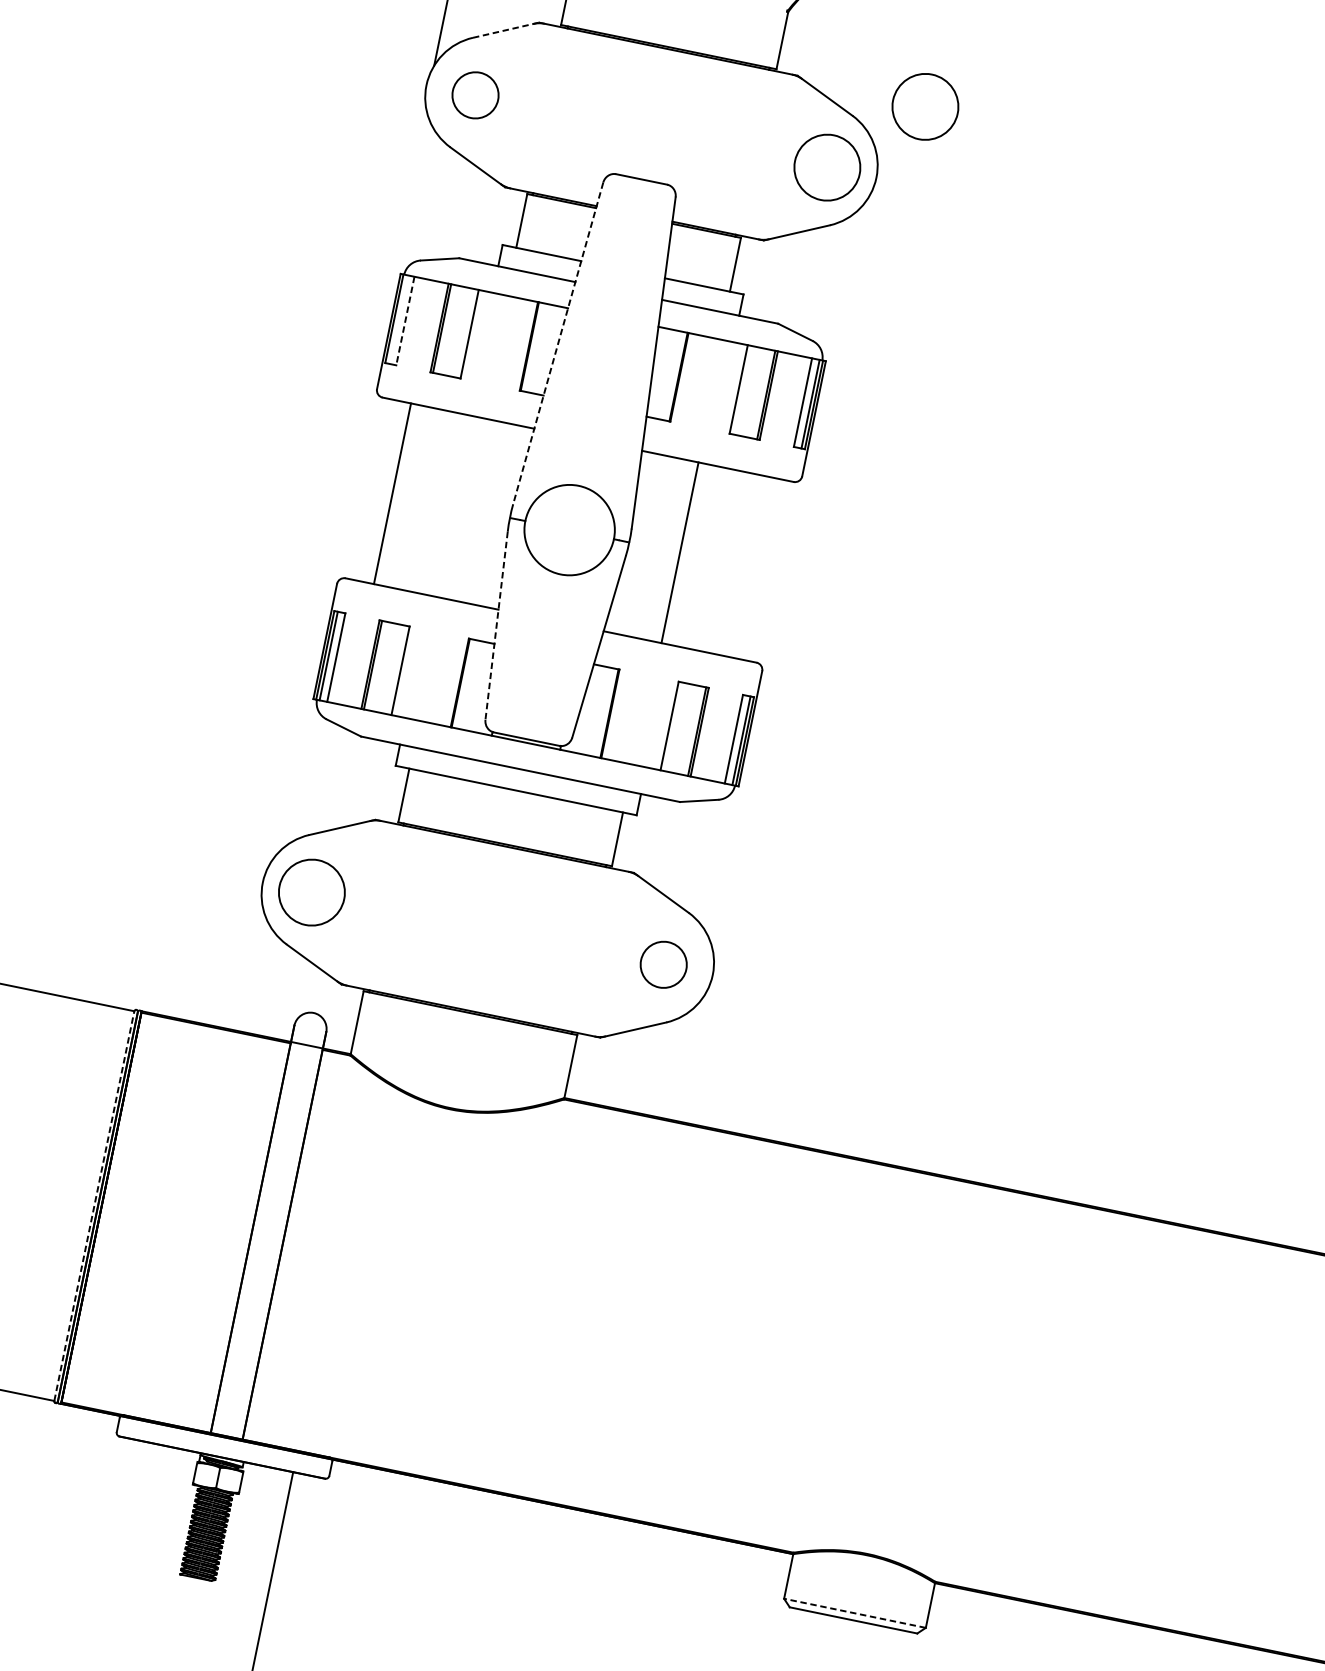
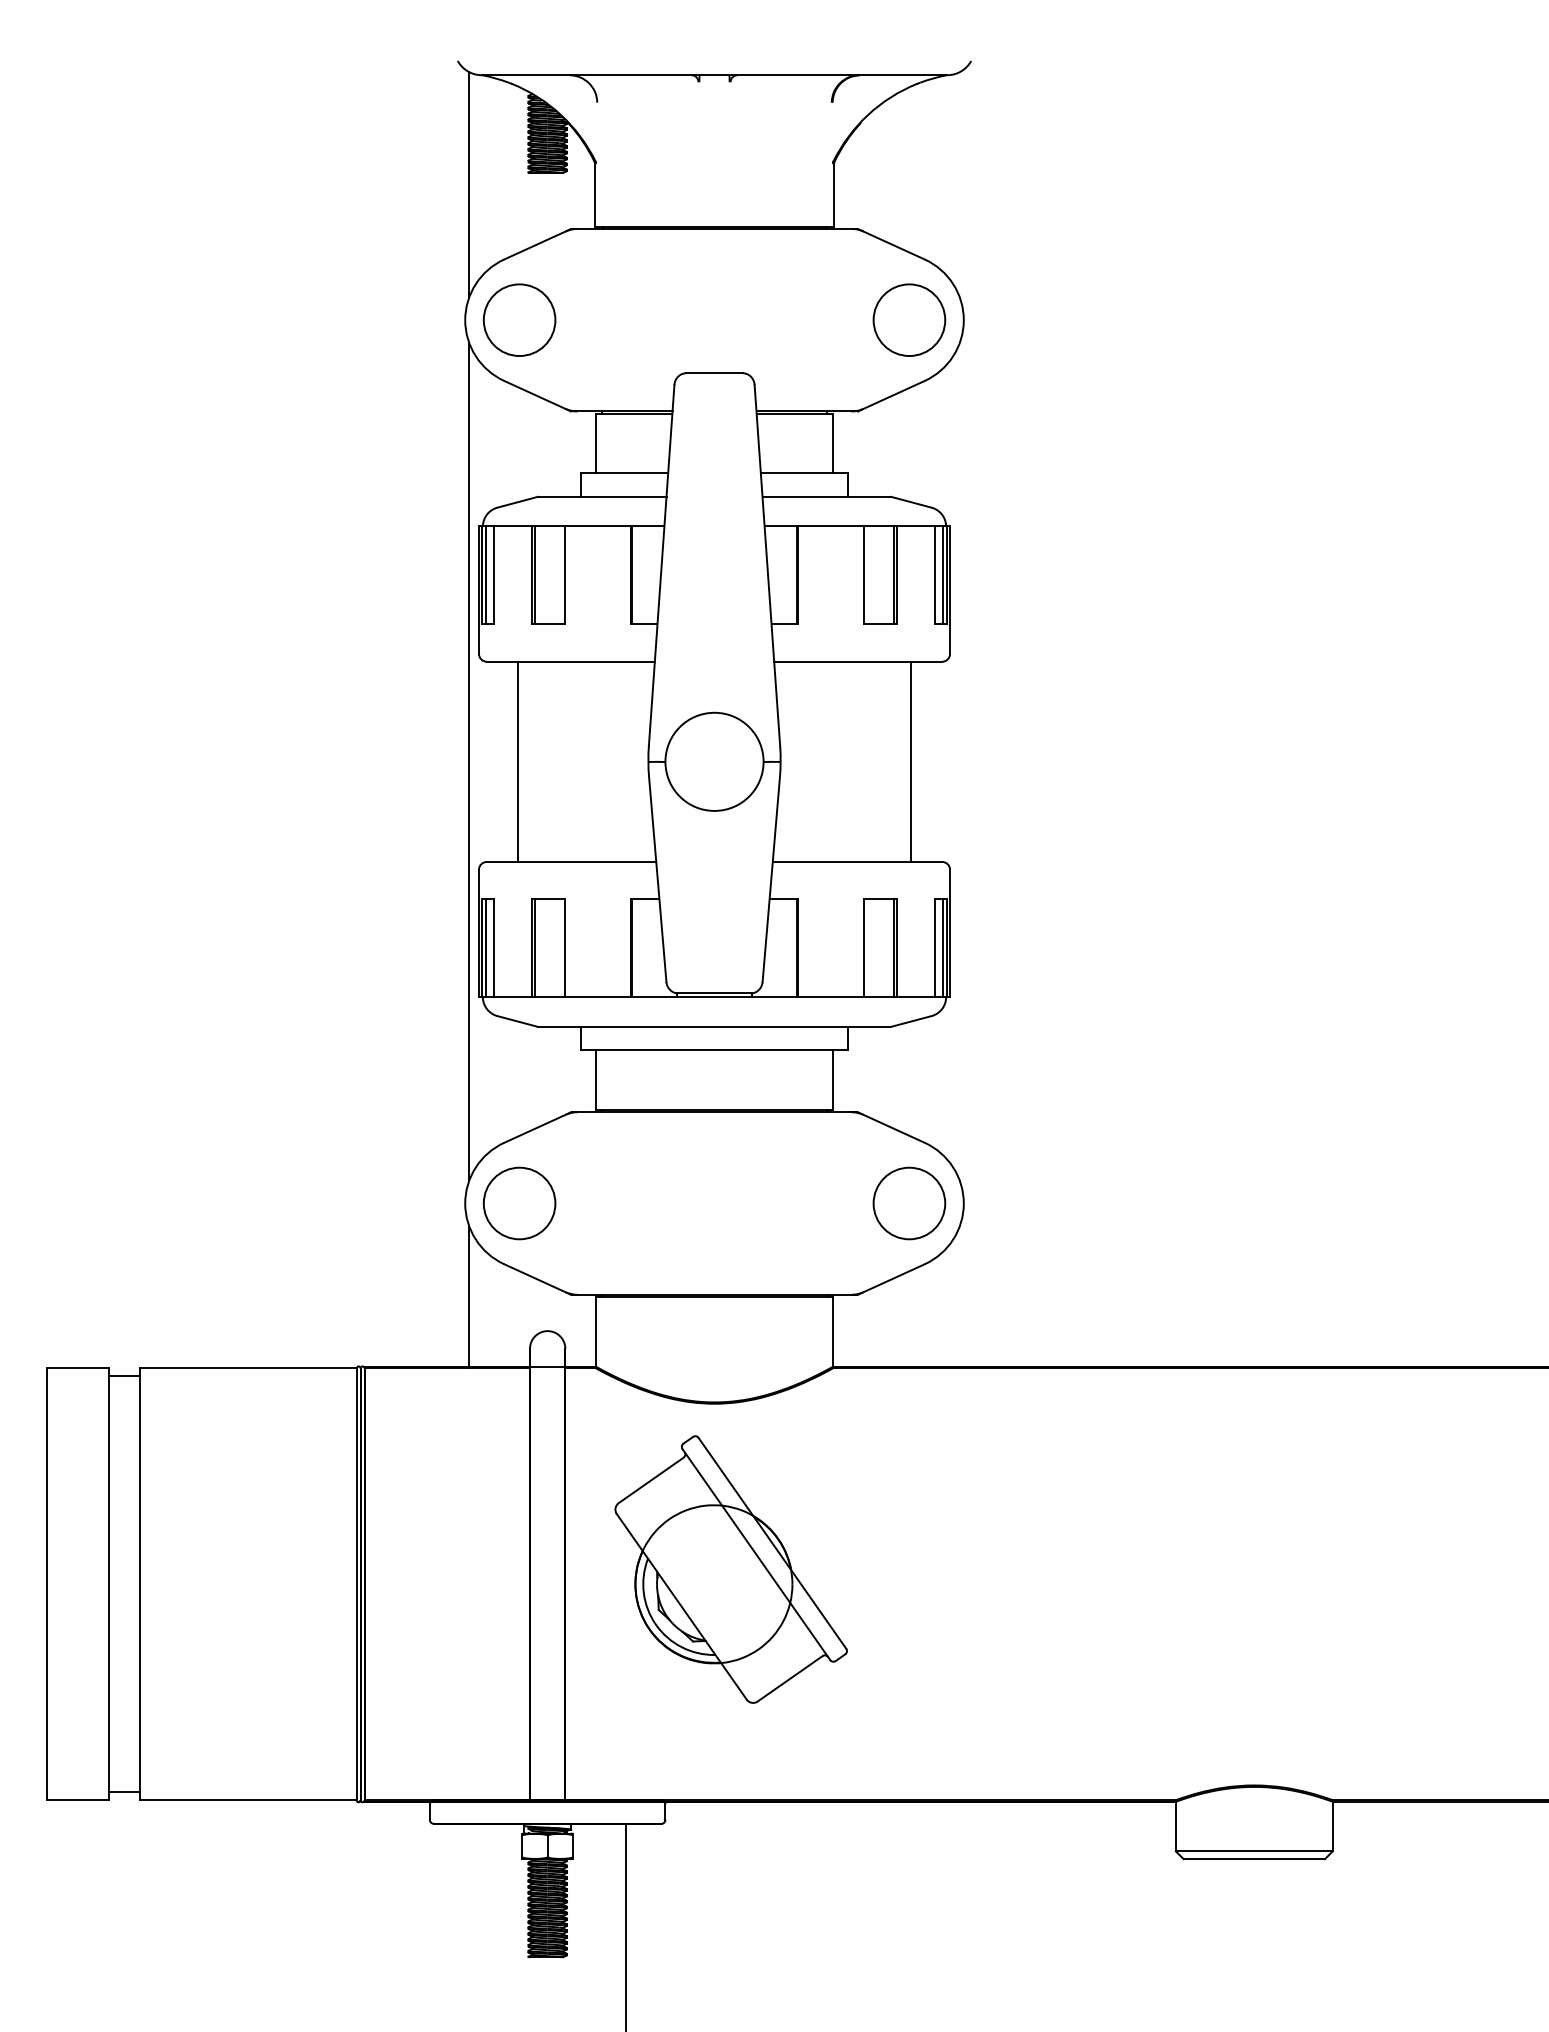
line: (505, 30) -> (537, 244), dashed -> solid
circle: (475, 94) -> (519, 319), size x1.43
circle: (925, 106) -> (1000, 233), removed
line: (397, 319) -> (485, 575), added
line: (405, 321) -> (494, 575), dashed -> solid
line: (557, 344) -> (661, 566), dashed -> solid
line: (348, 484) -> (469, 761), added
line: (679, 552) -> (910, 761), moved
line: (496, 625) -> (657, 879), dashed -> solid
circle: (663, 964) -> (909, 1203), size x1.43
line: (249, 967) -> (469, 1296), added
line: (94, 1206) -> (356, 1584), dashed -> solid
part: (434, 1261) -> (730, 1569), added
line: (855, 1613) -> (1254, 1851), dashed -> solid

